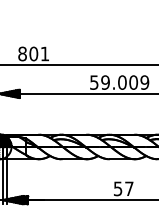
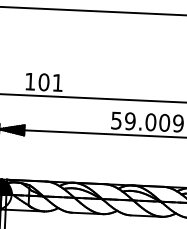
text: (22, 53) -> (30, 81), 801 -> 101

